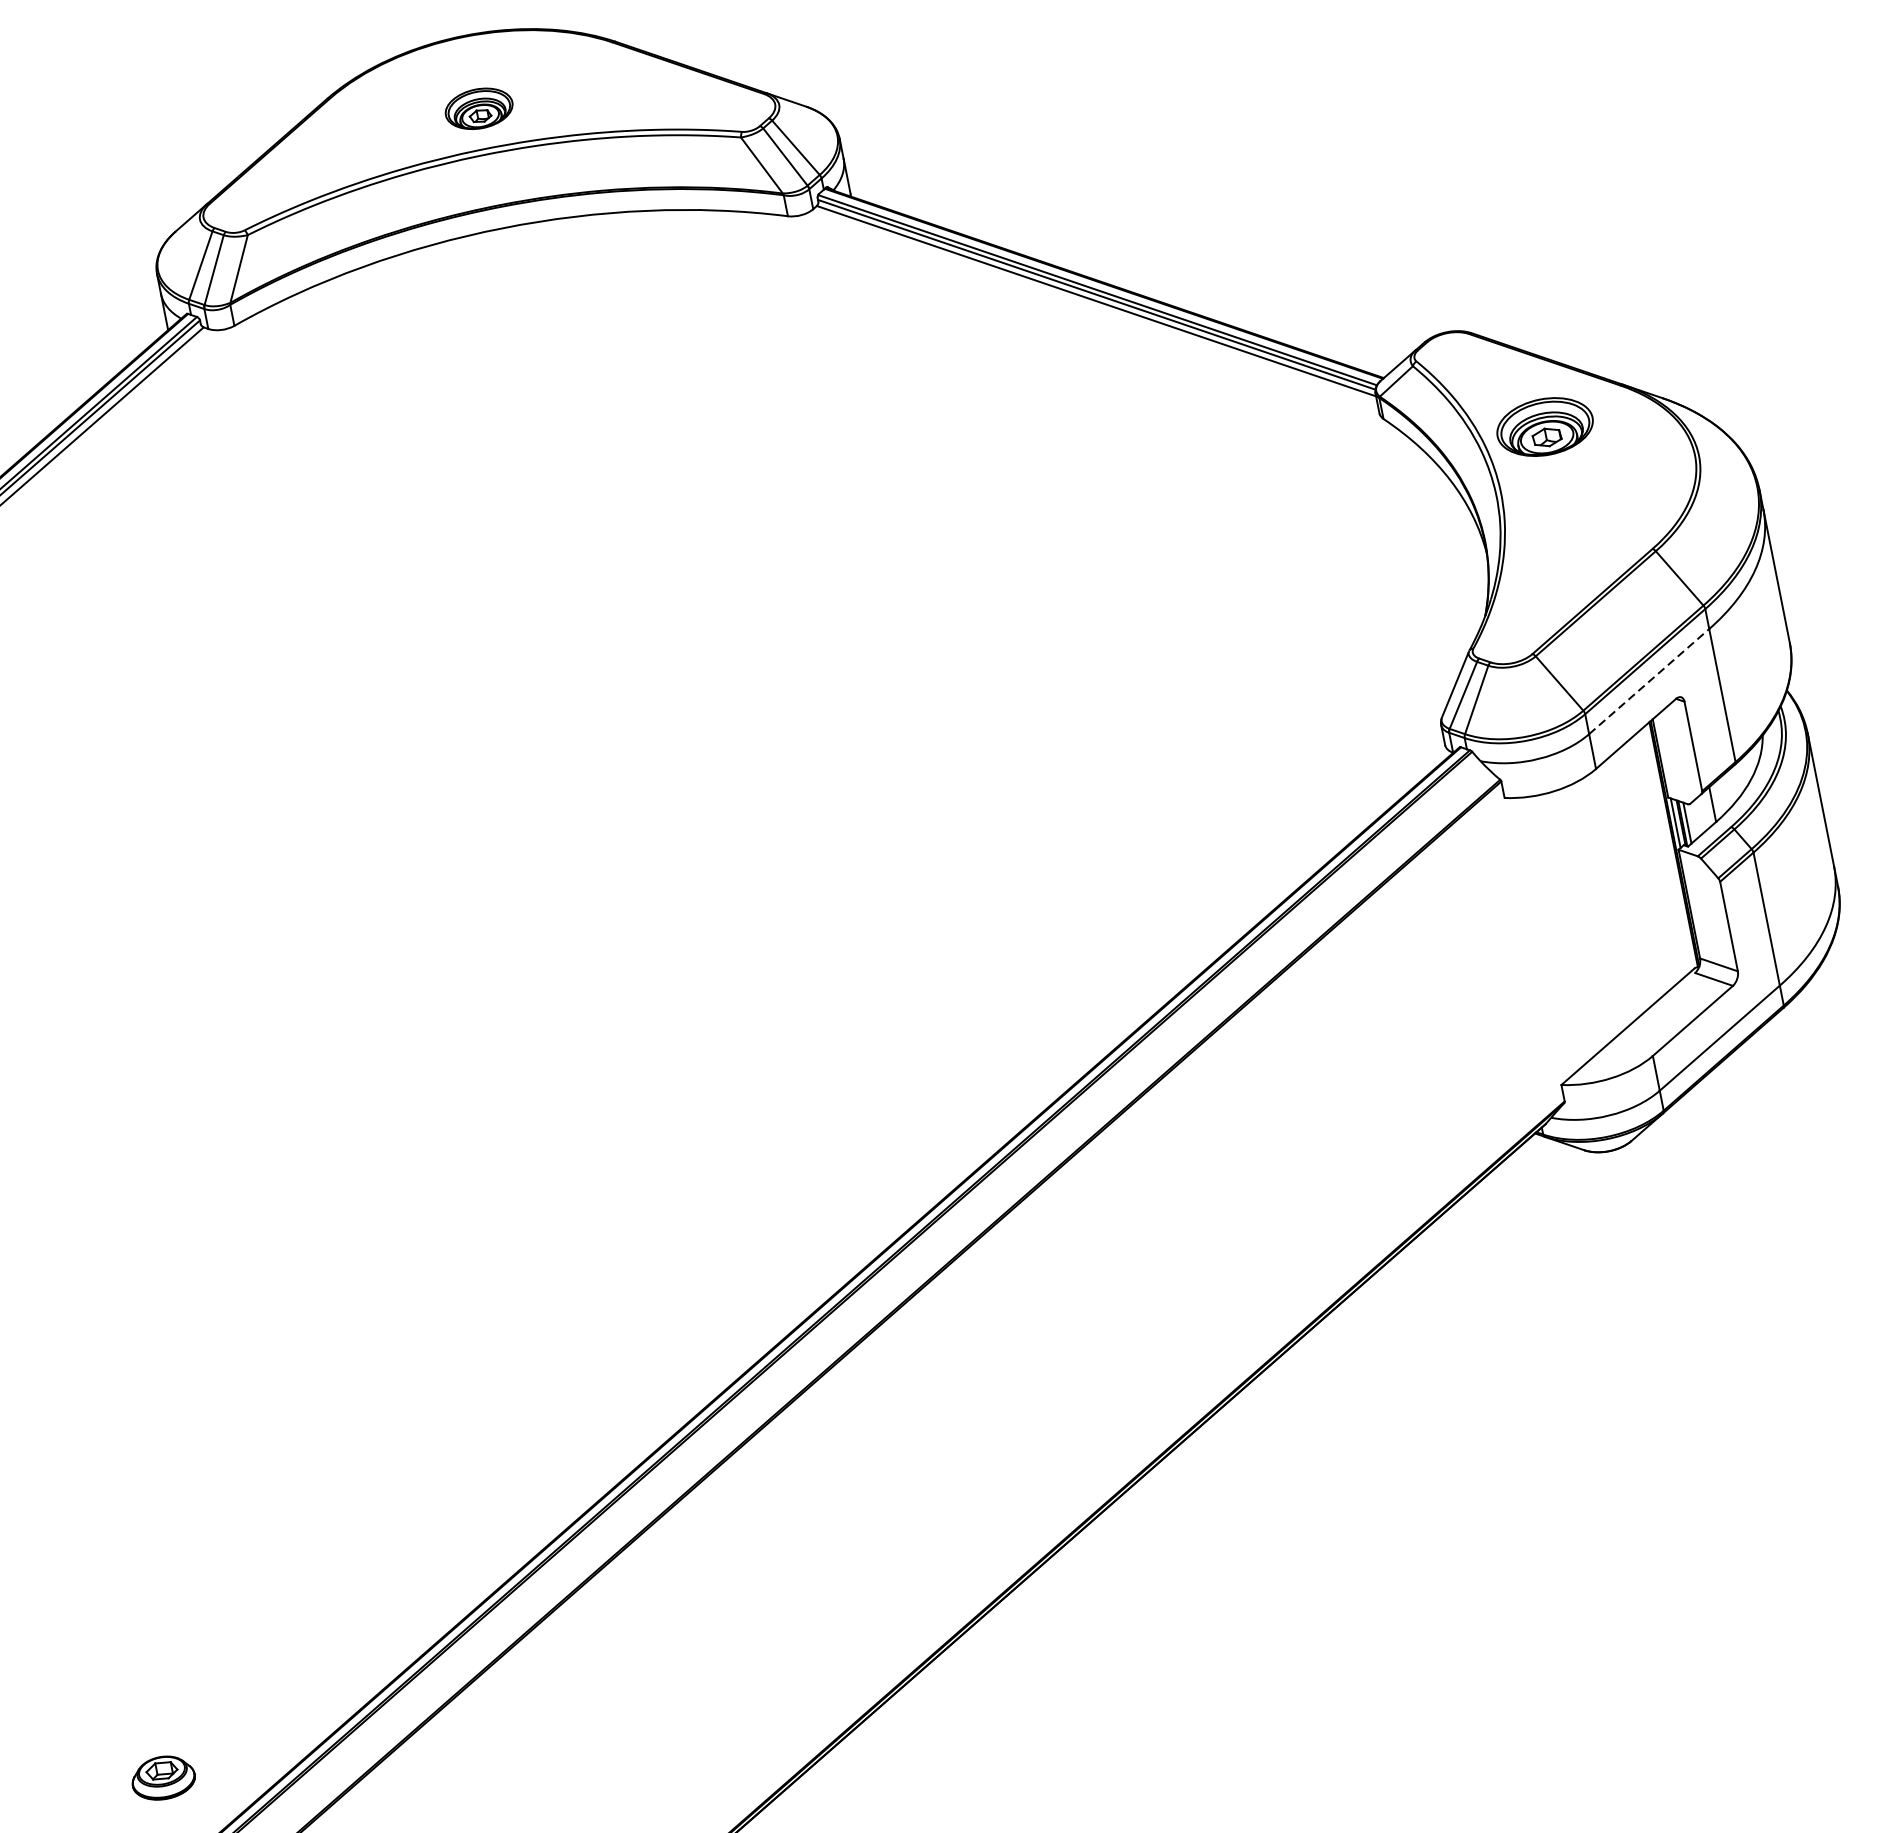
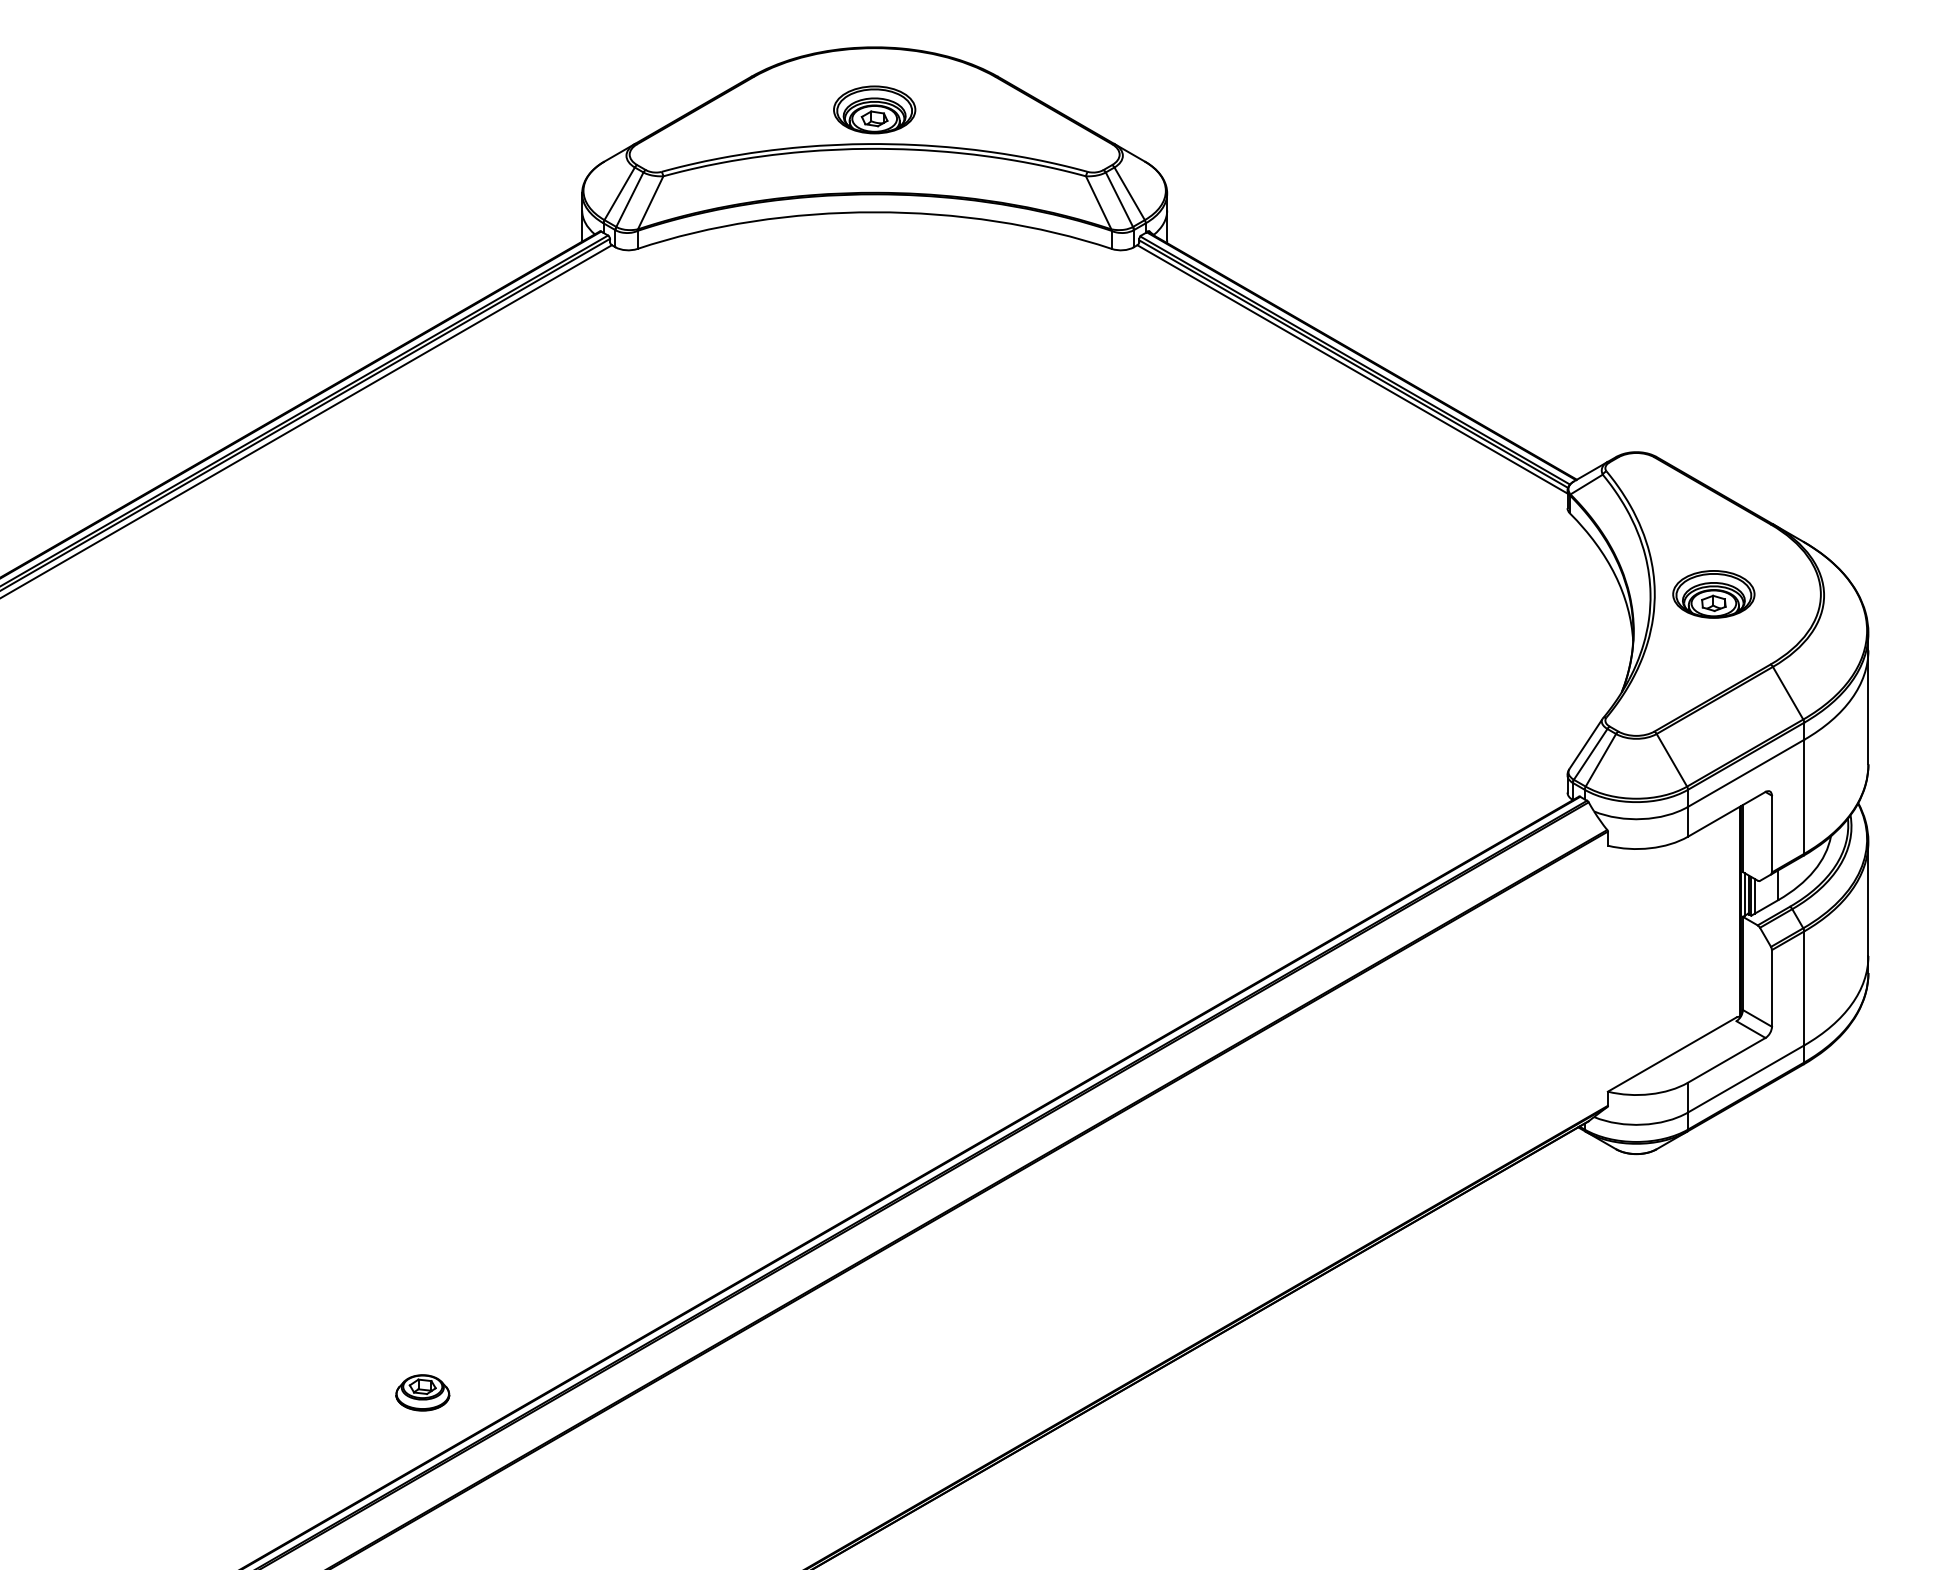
part: (478, 108) -> (874, 109), size x1.43
part: (1544, 427) -> (1713, 594), moved
line: (1649, 681) -> (1746, 773), dashed -> solid
part: (162, 1777) -> (422, 1392), moved

